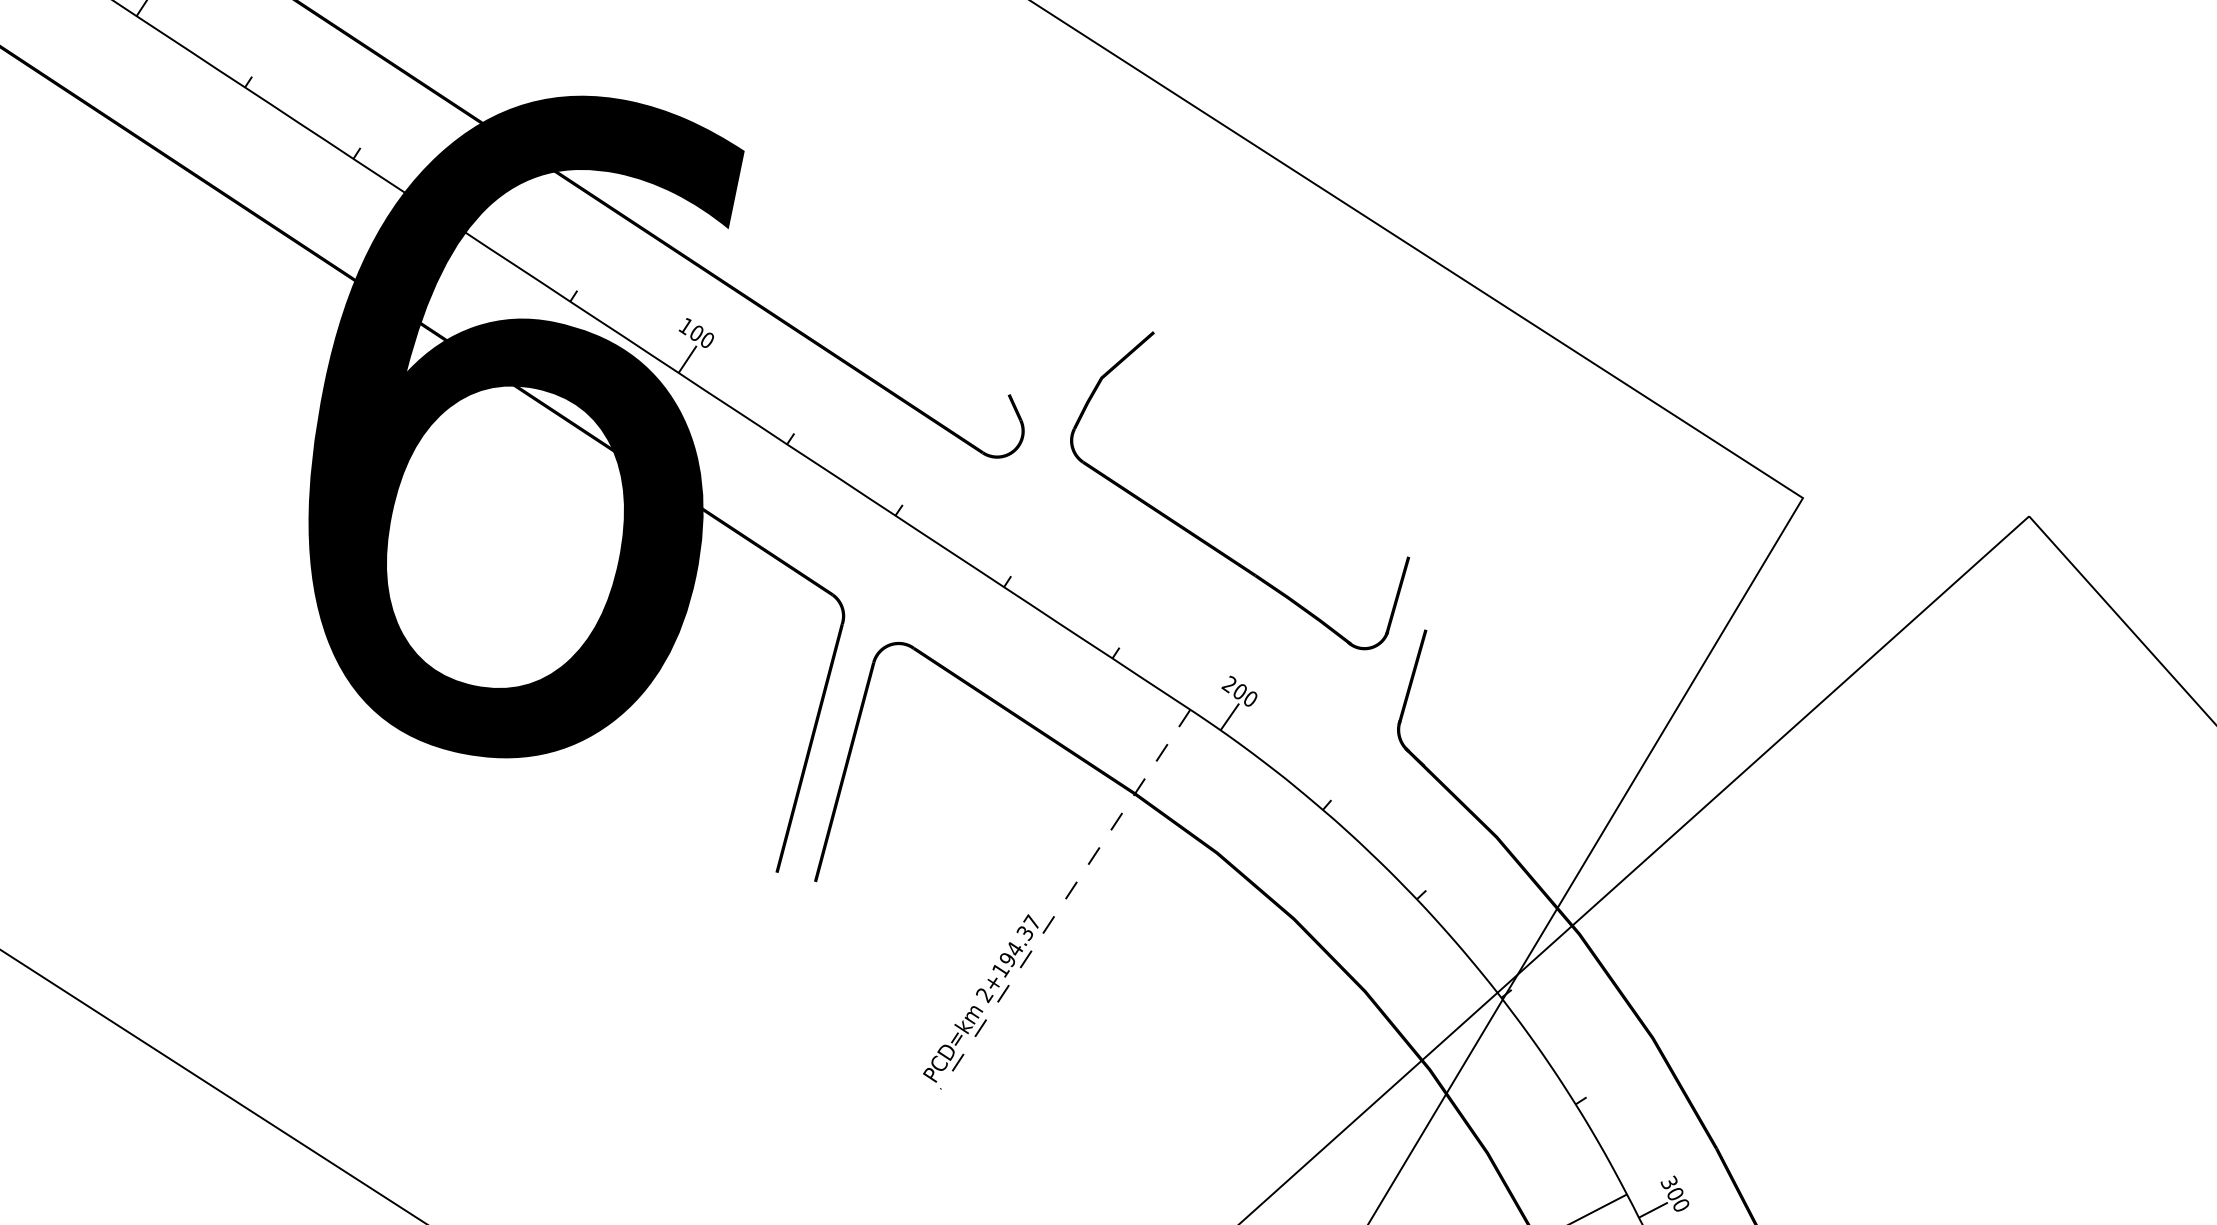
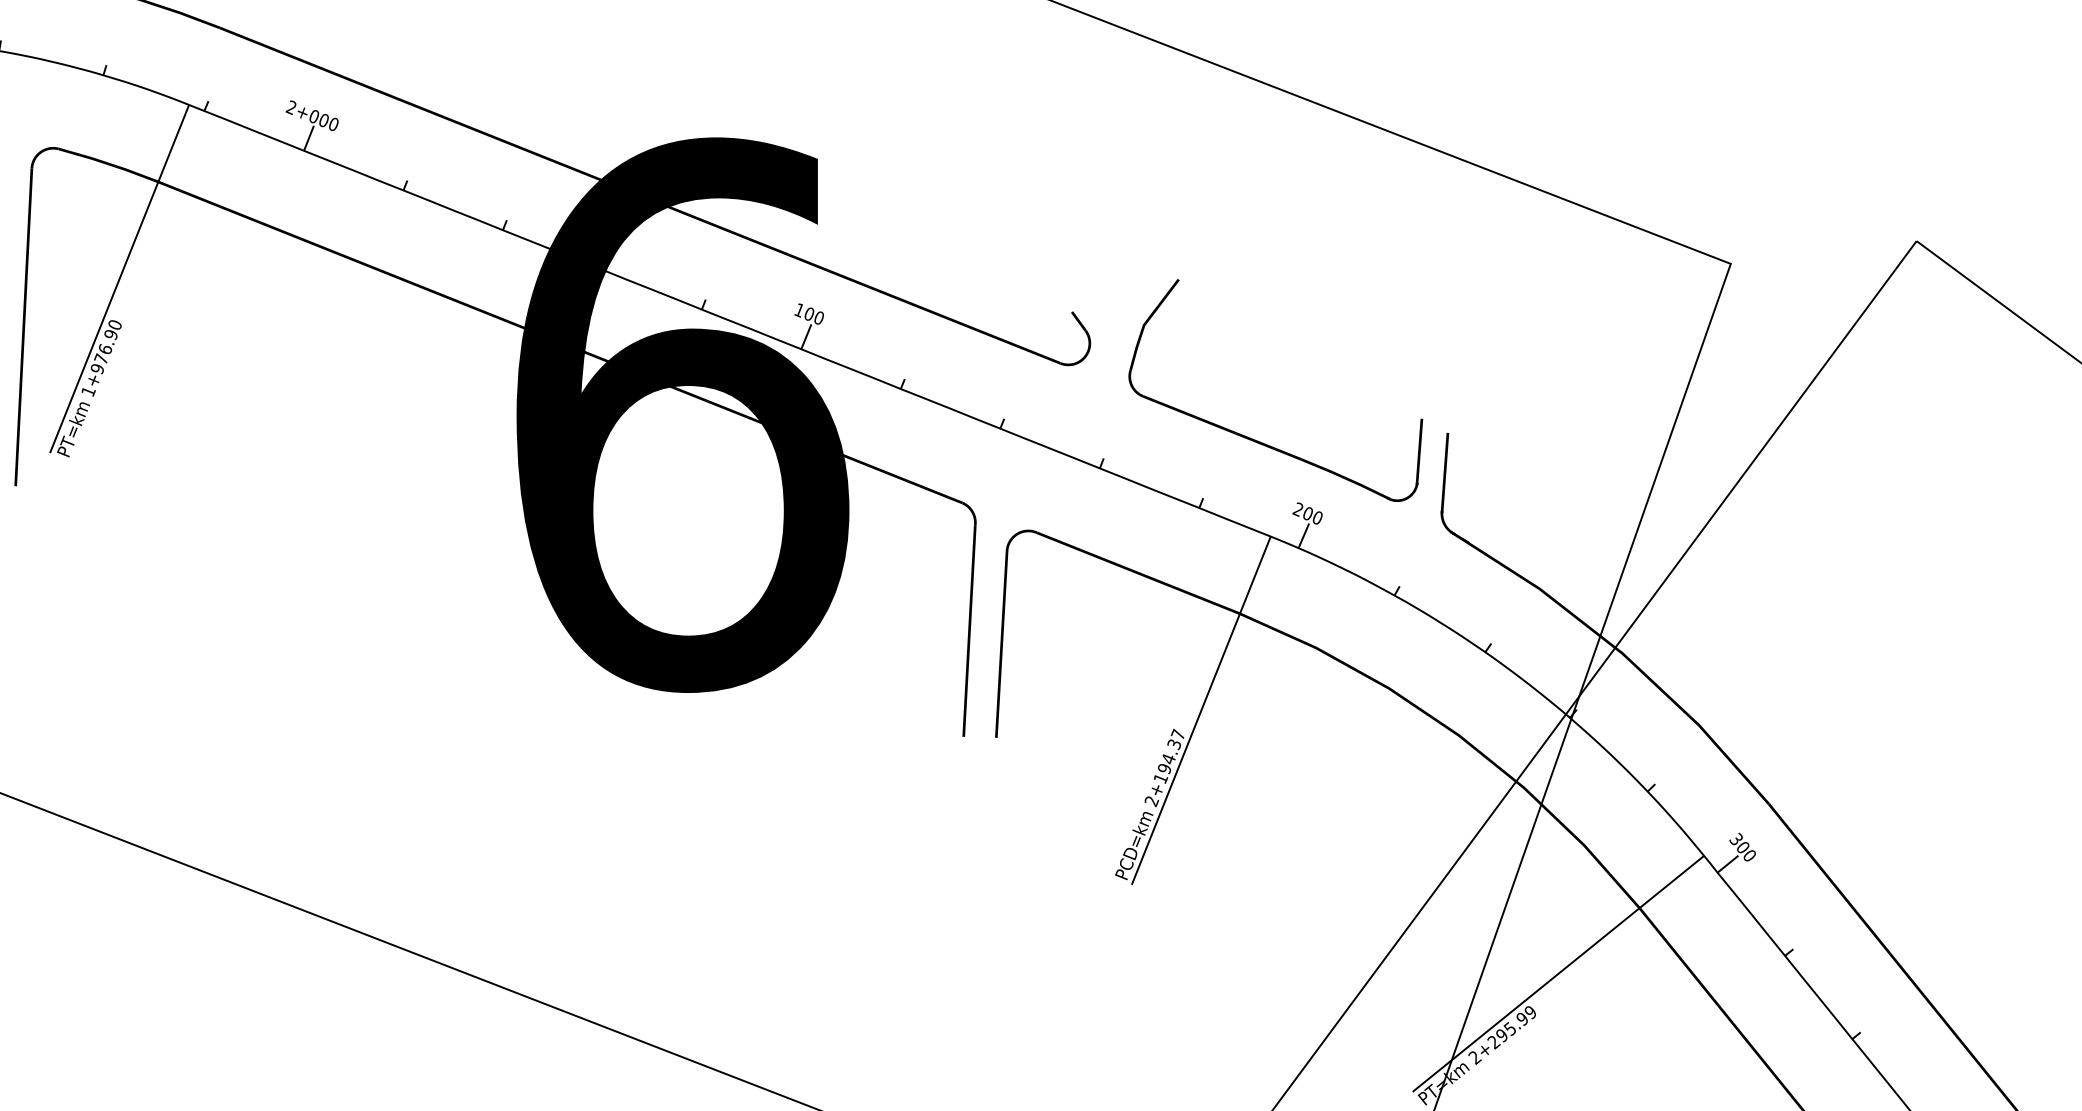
part: (1206, 540) -> (1255, 439), moved
line: (1065, 900) -> (1201, 711), dashed -> solid

